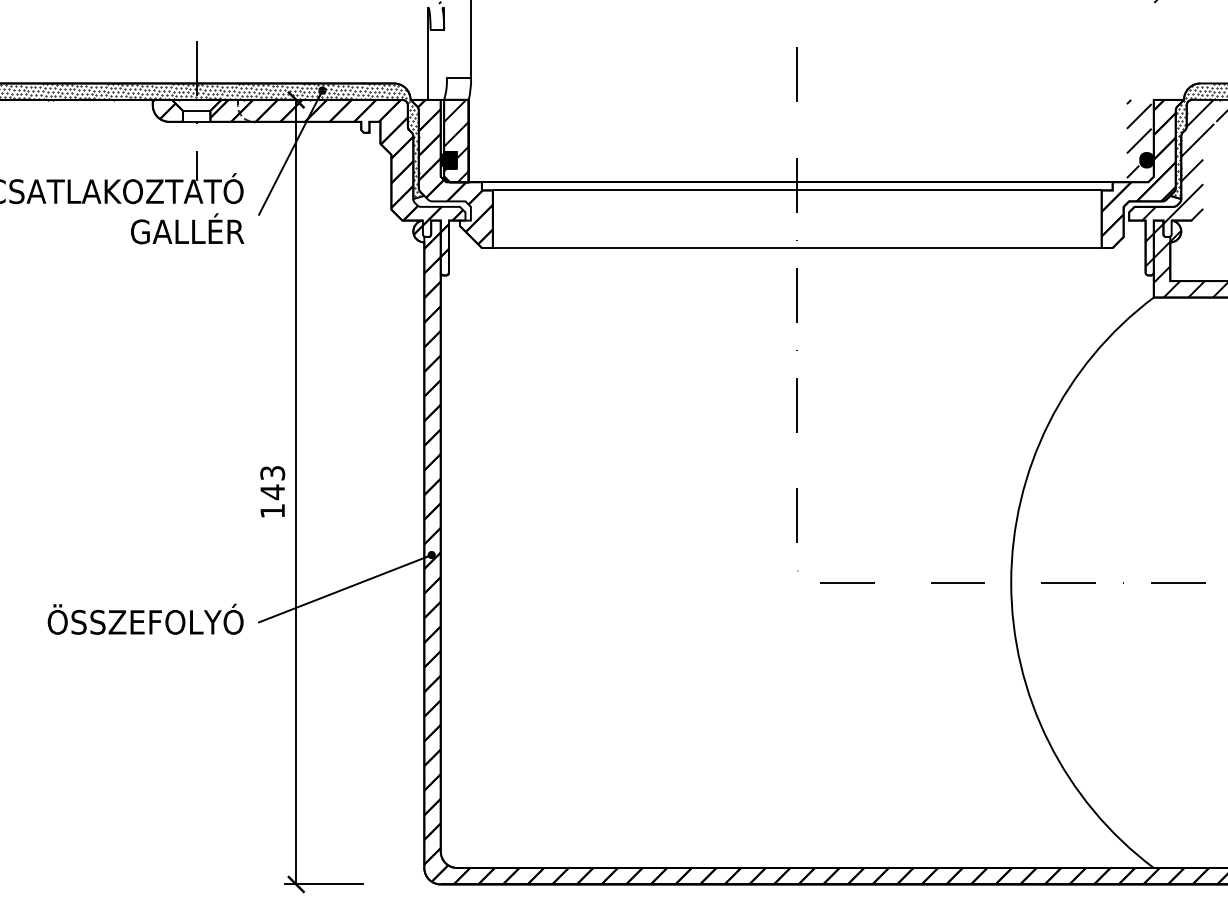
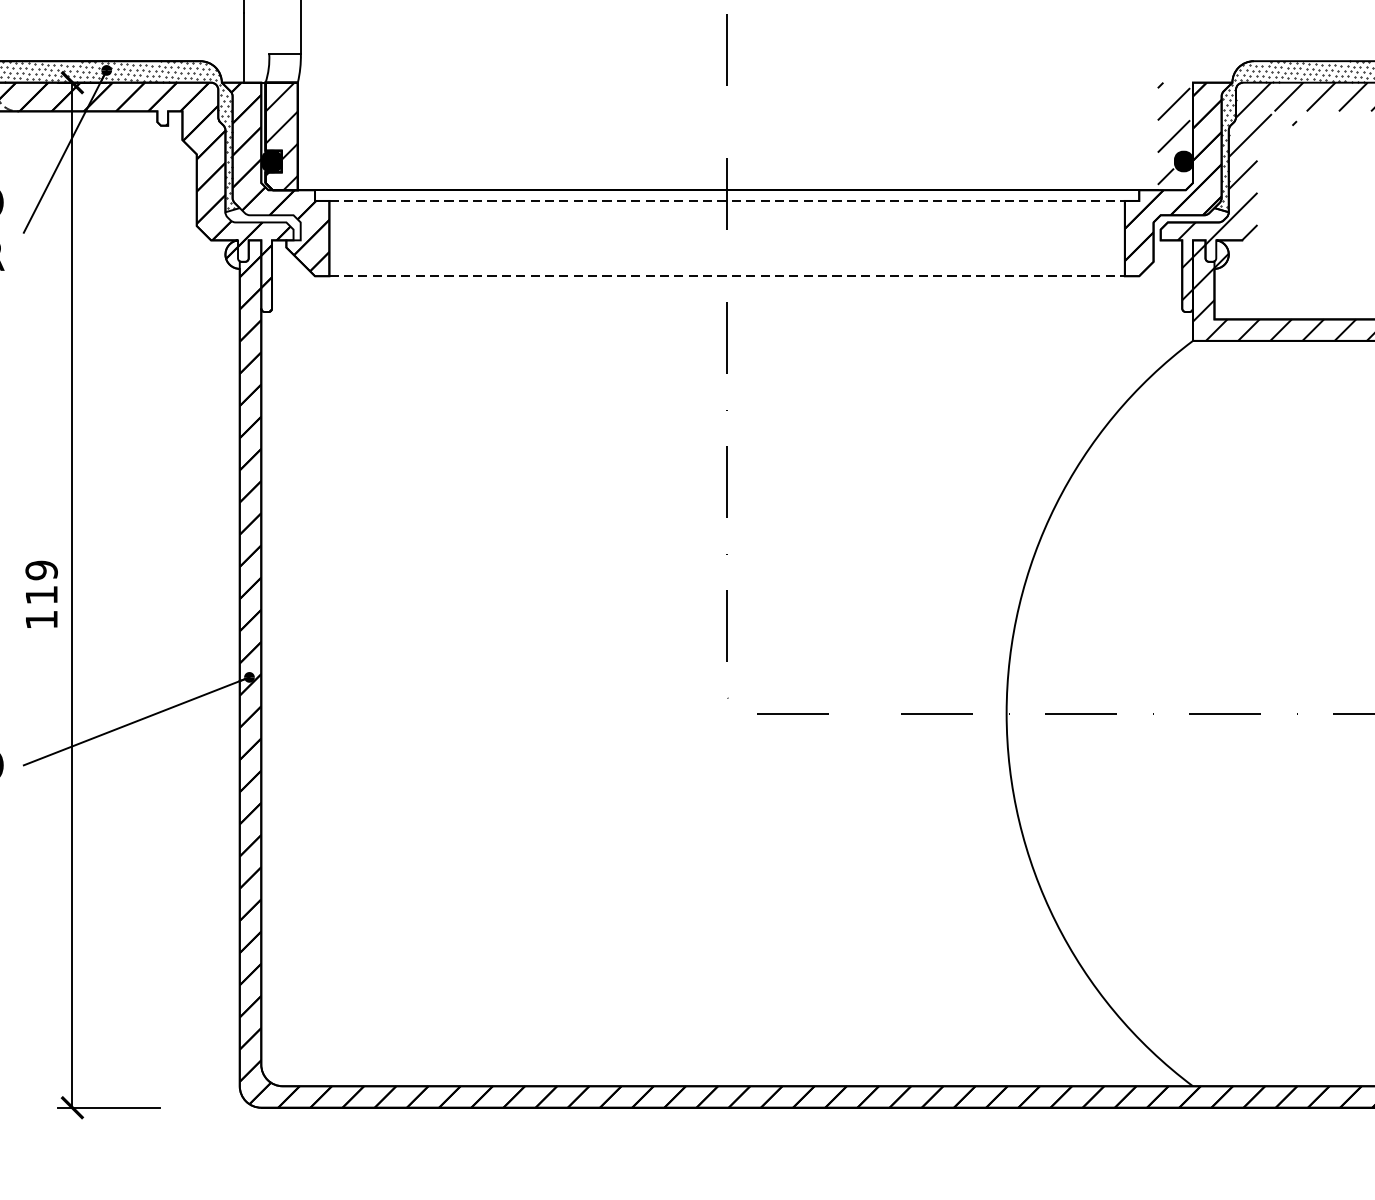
line: (797, 190) -> (727, 201), solid -> dashed
line: (797, 248) -> (727, 276), solid -> dashed
text: (272, 482) -> (41, 582), 143 -> 119

